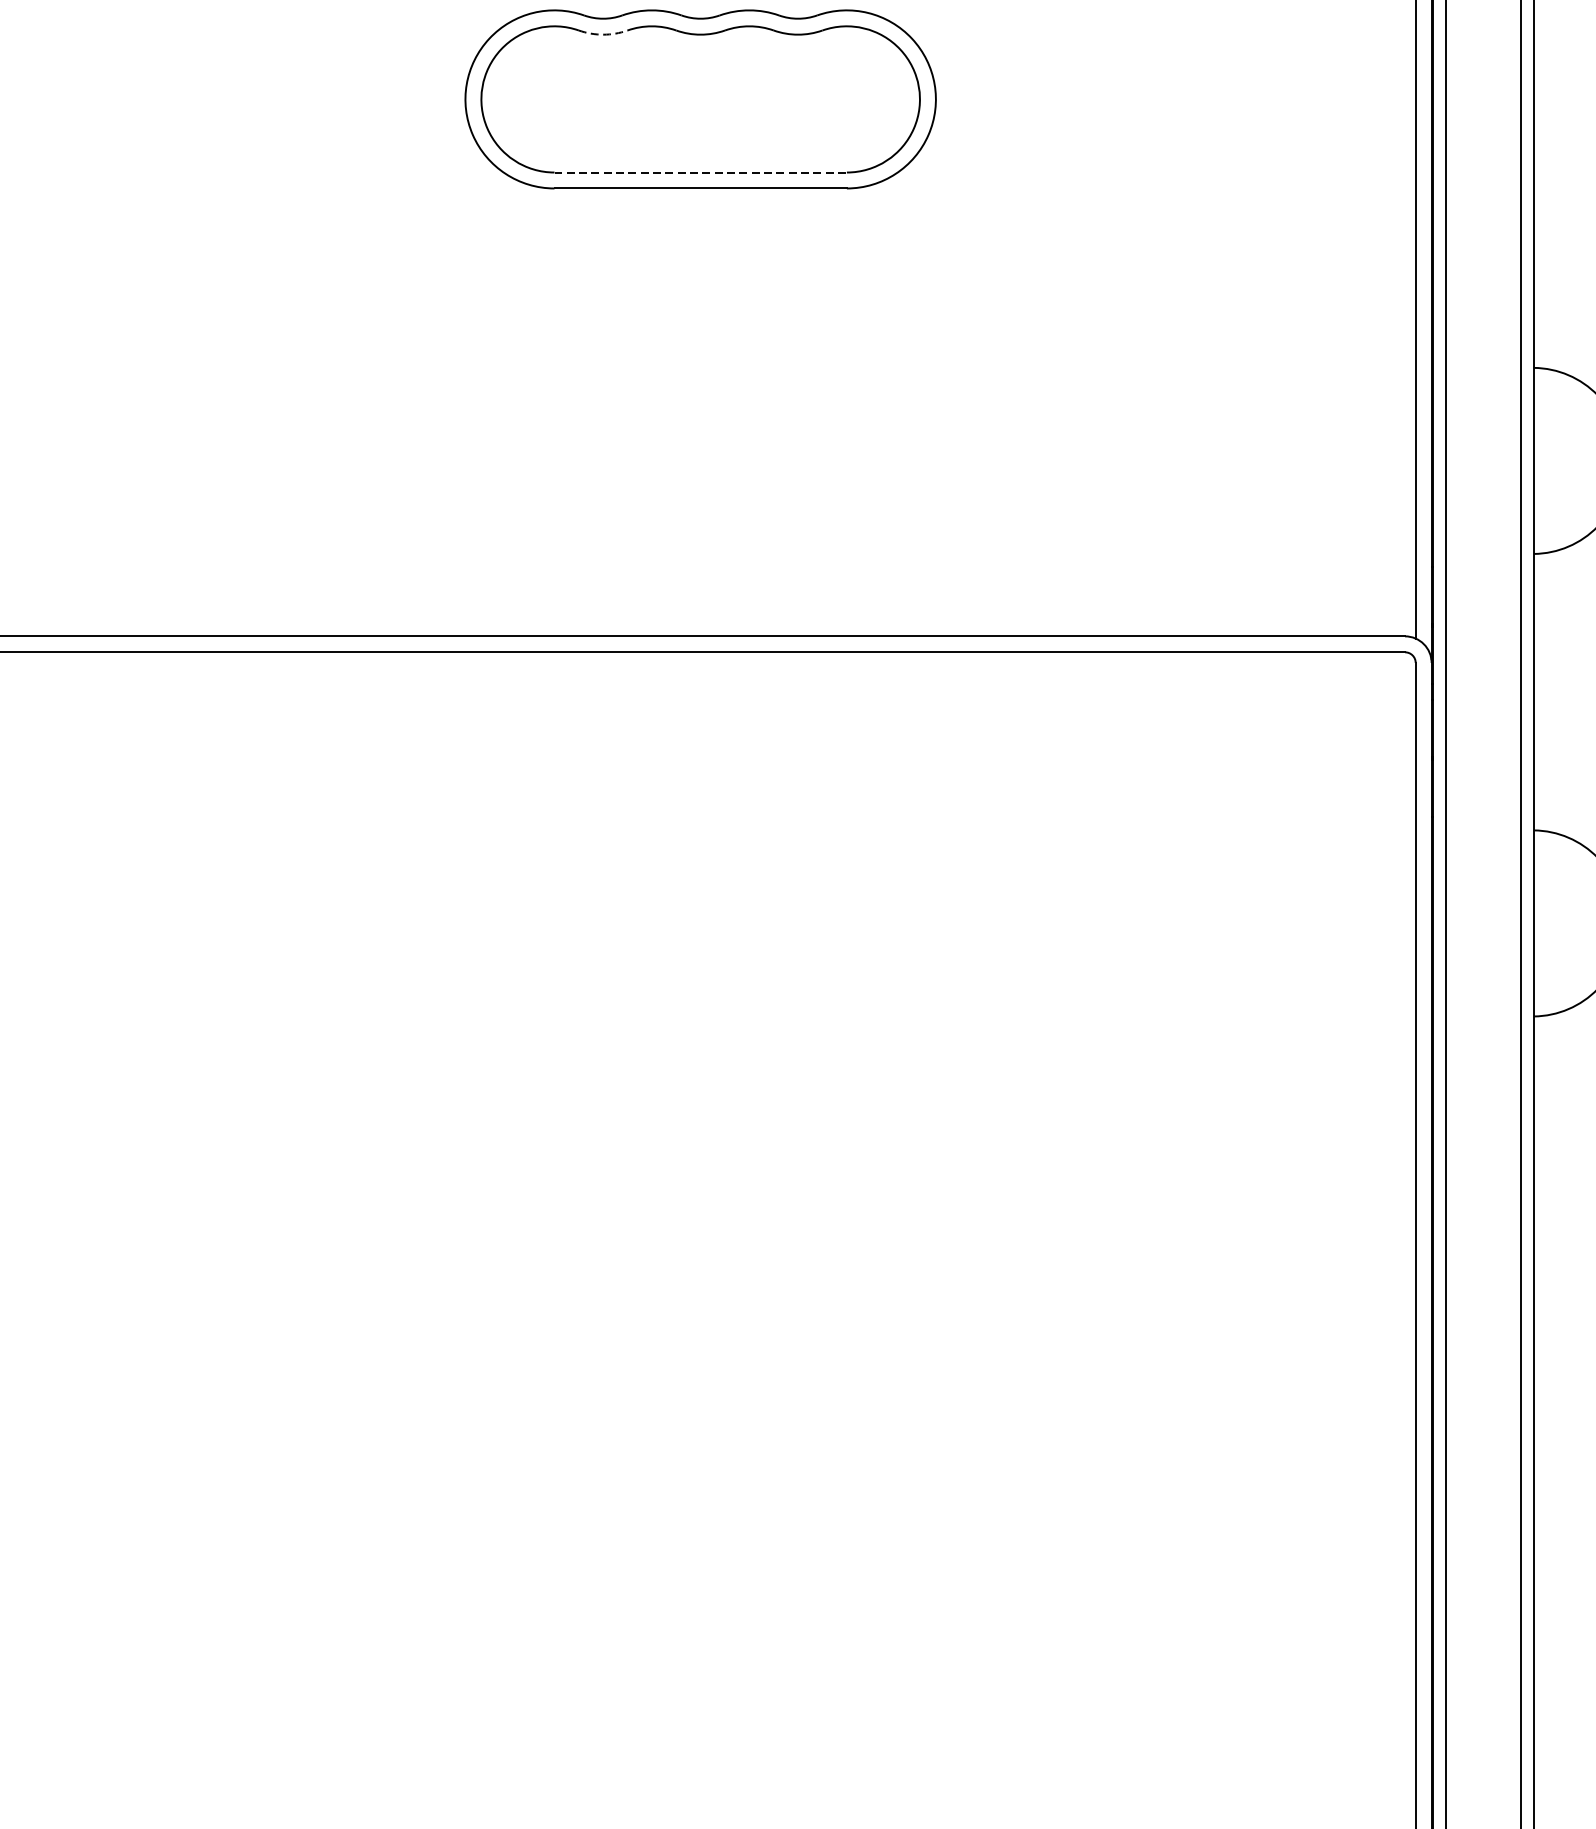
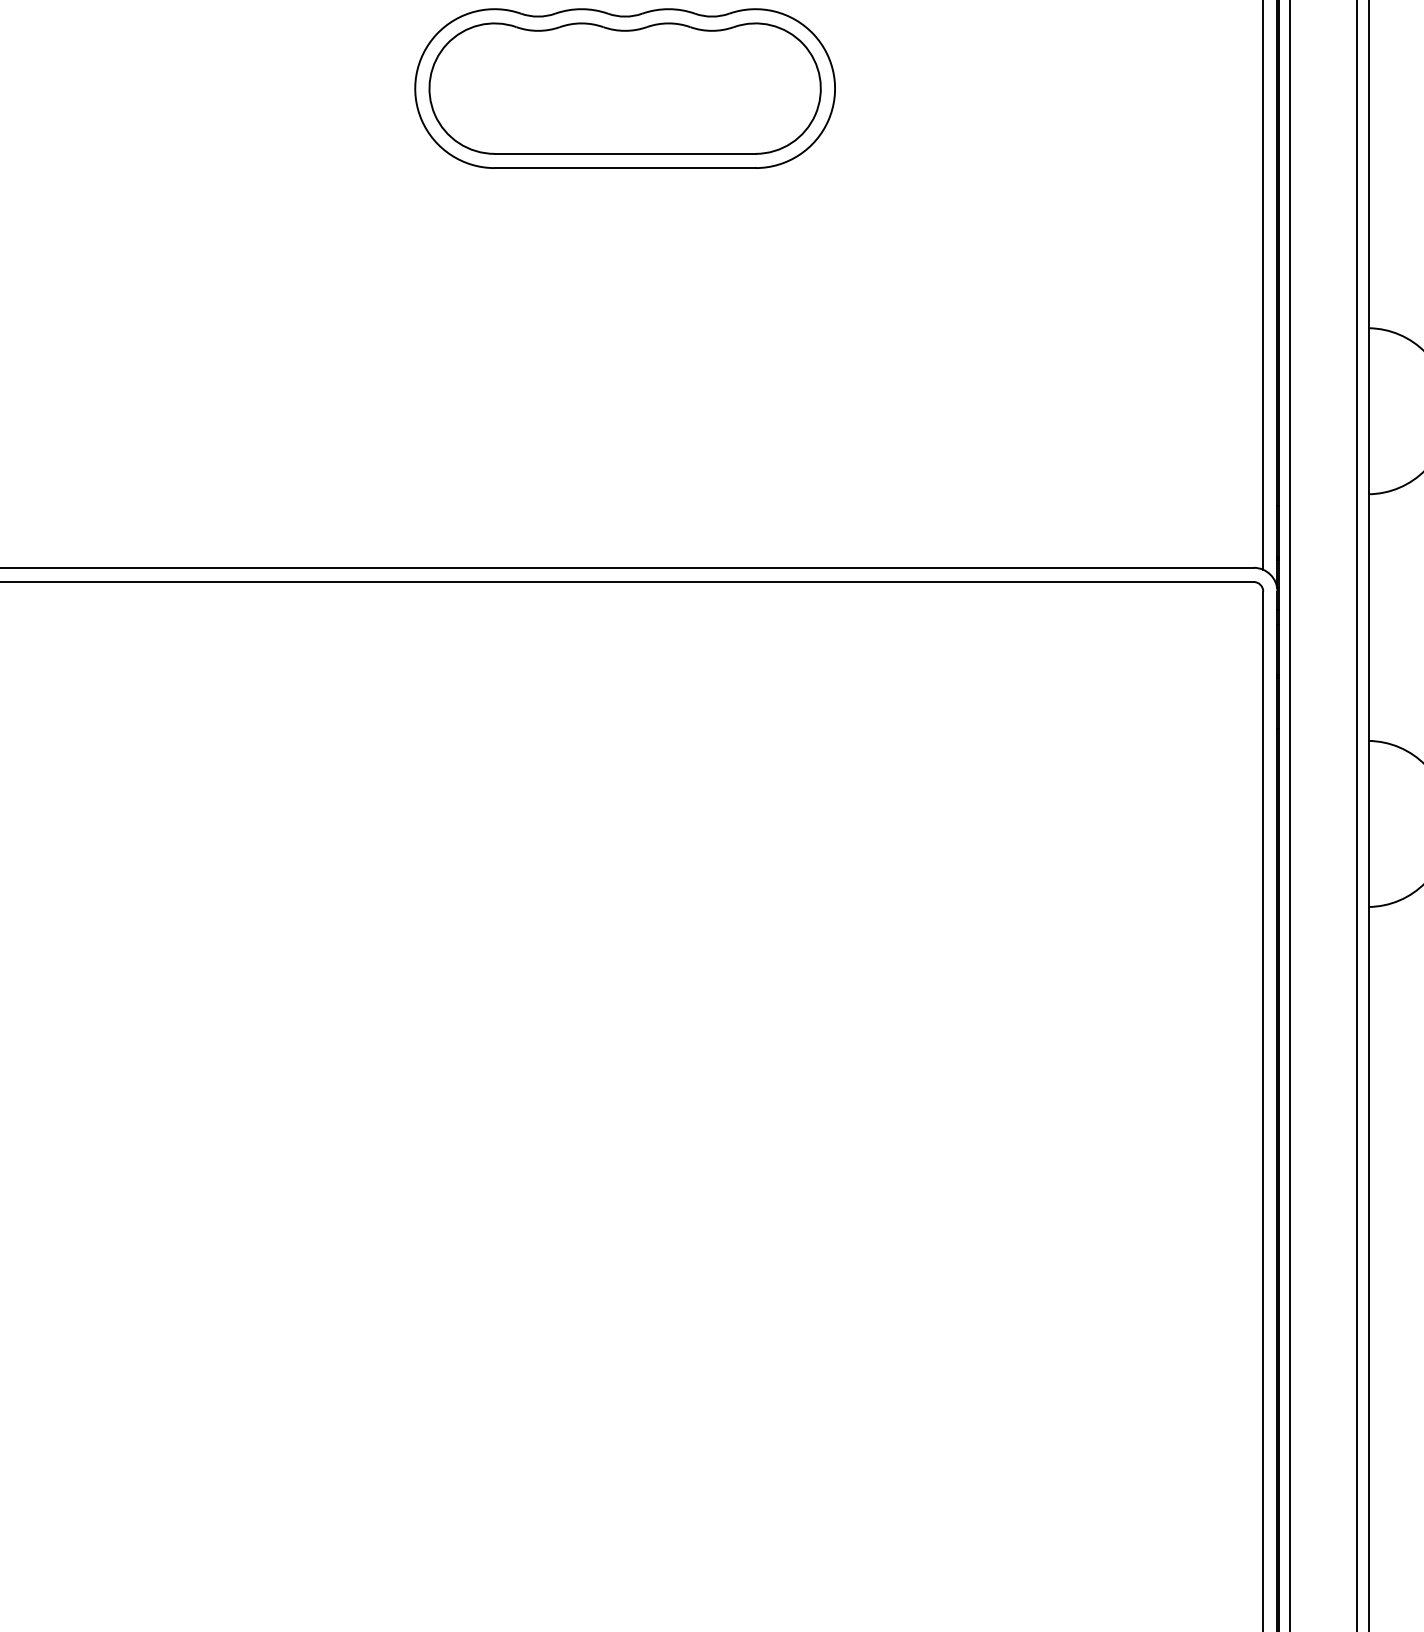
arc: (603, 34) -> (538, 30), dashed -> solid
line: (701, 172) -> (625, 153), dashed -> solid

